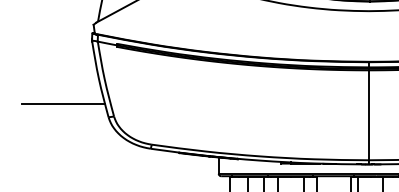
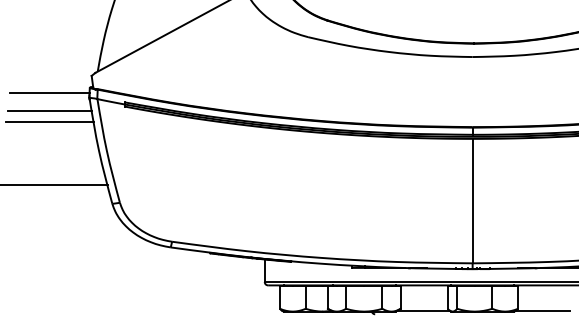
line: (63, 36) -> (49, 92), added
line: (63, 50) -> (49, 111), added
line: (63, 57) -> (49, 121), added

